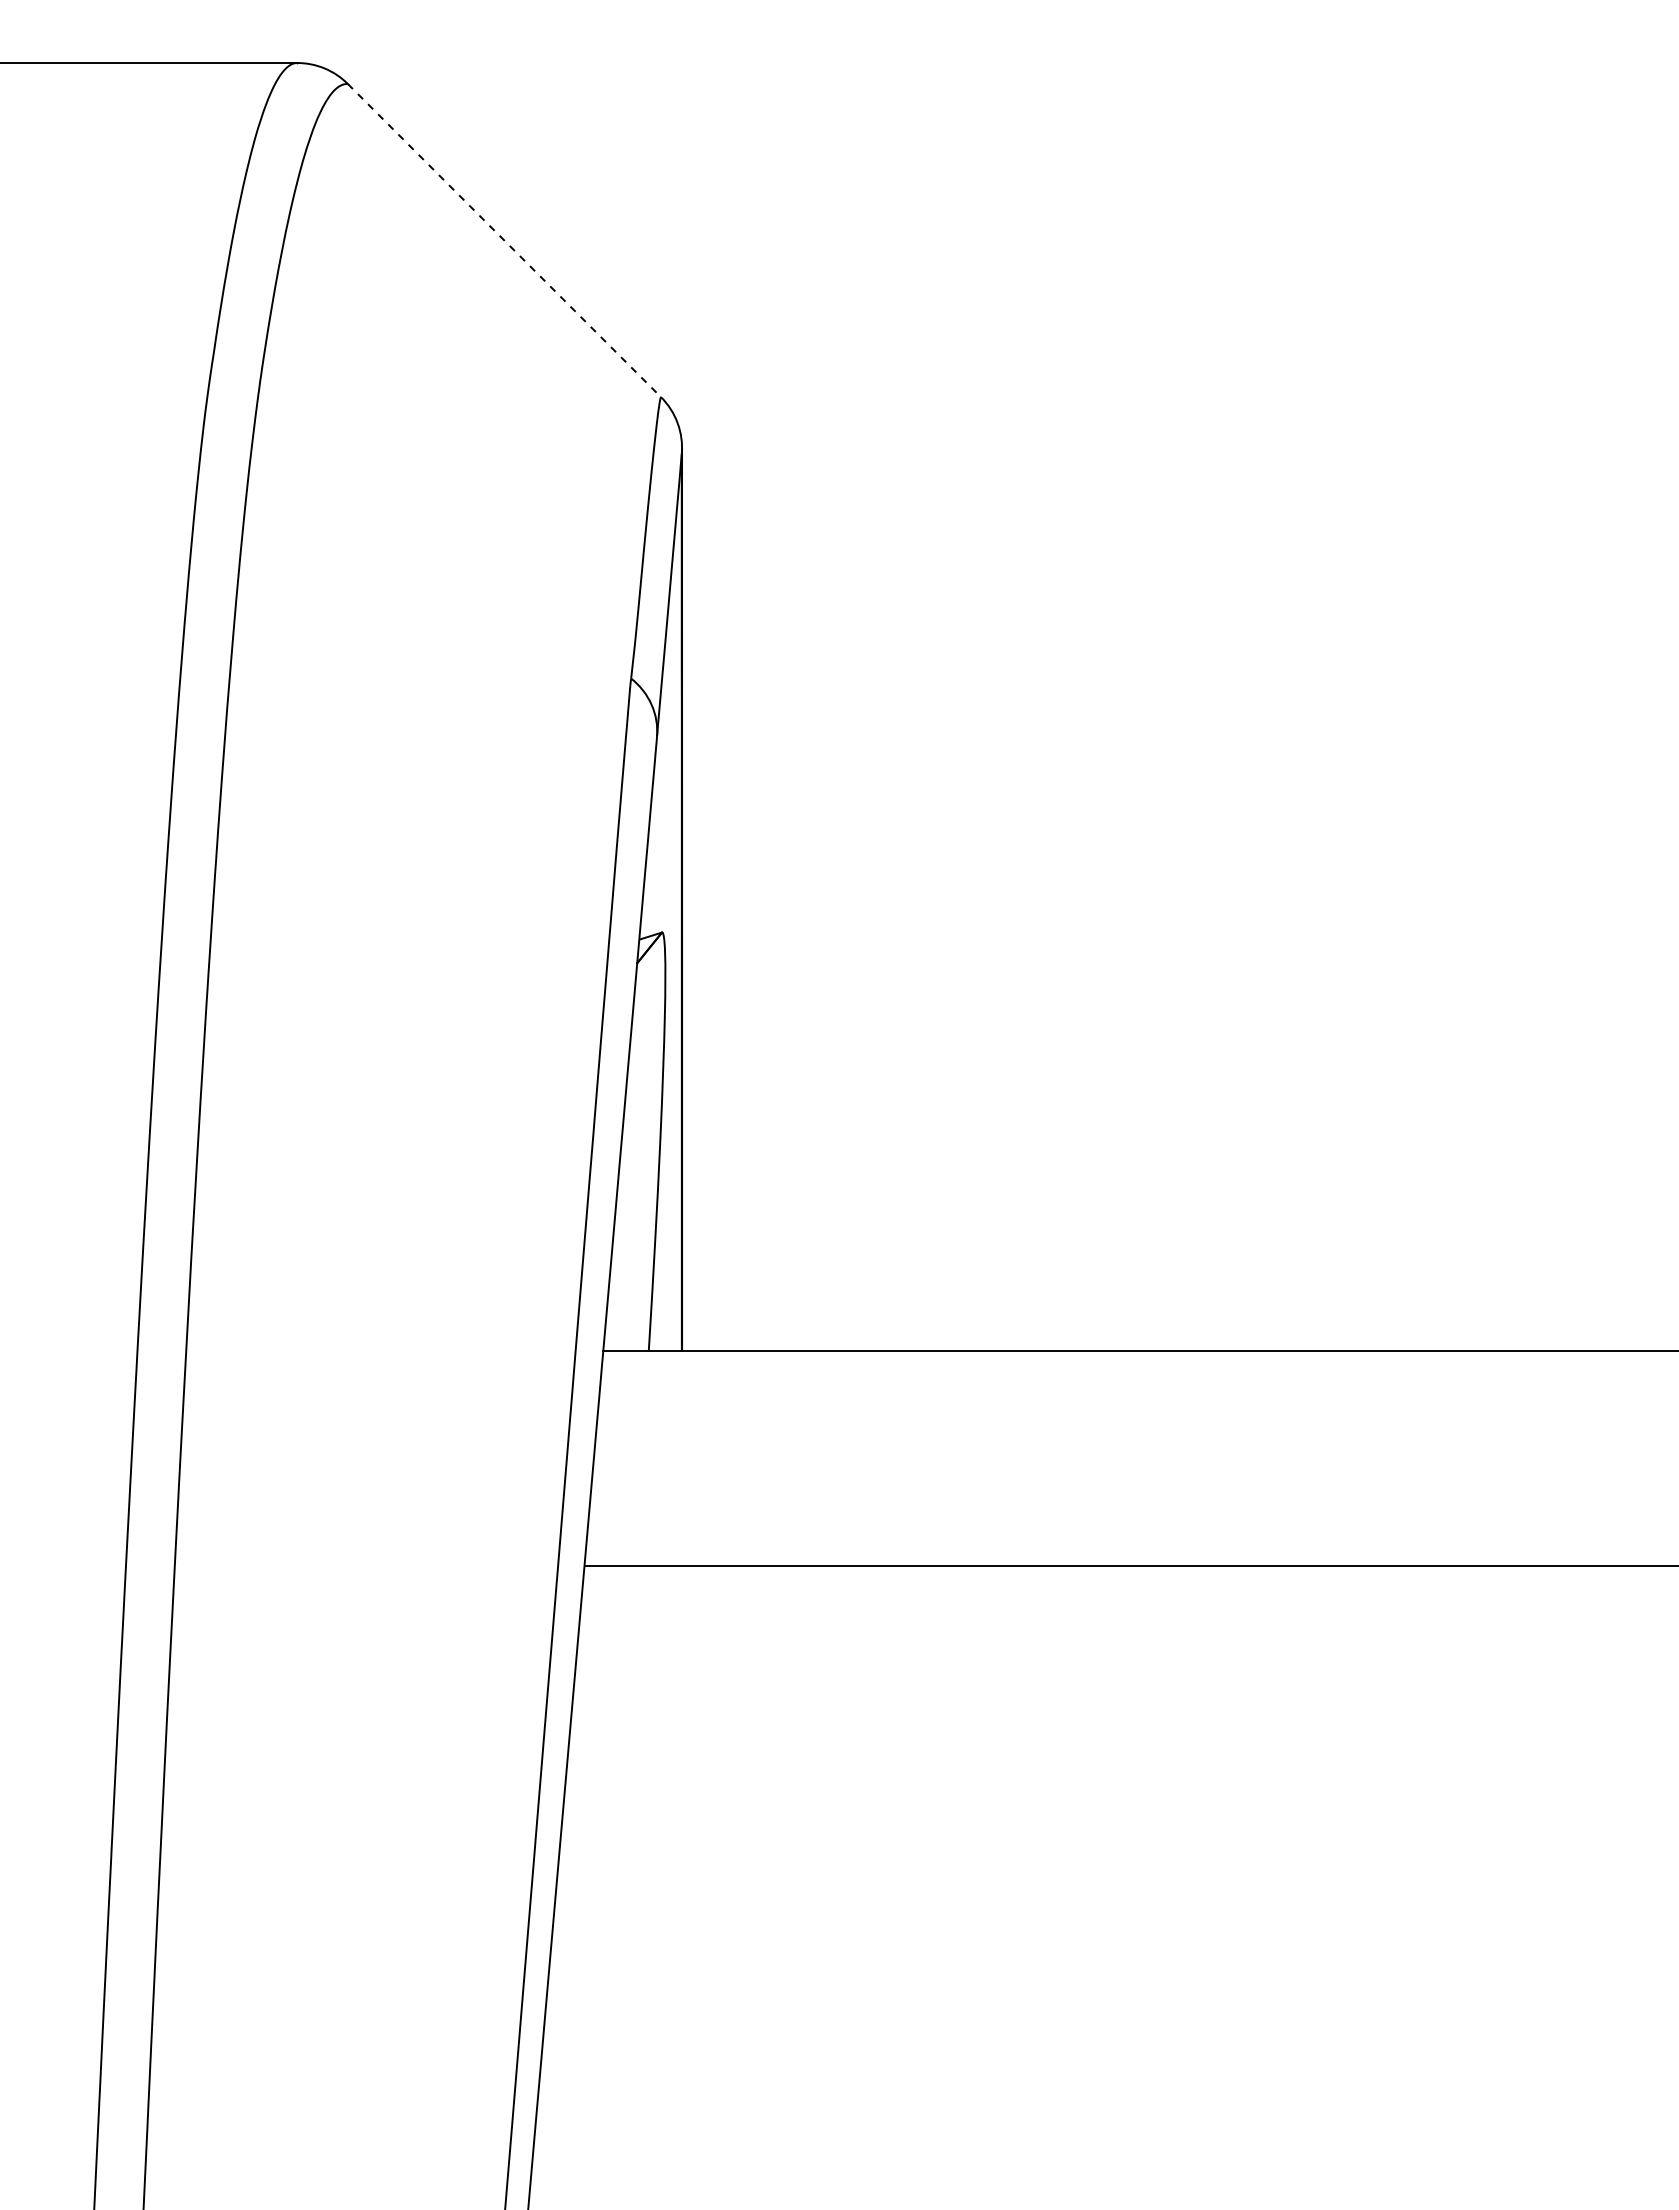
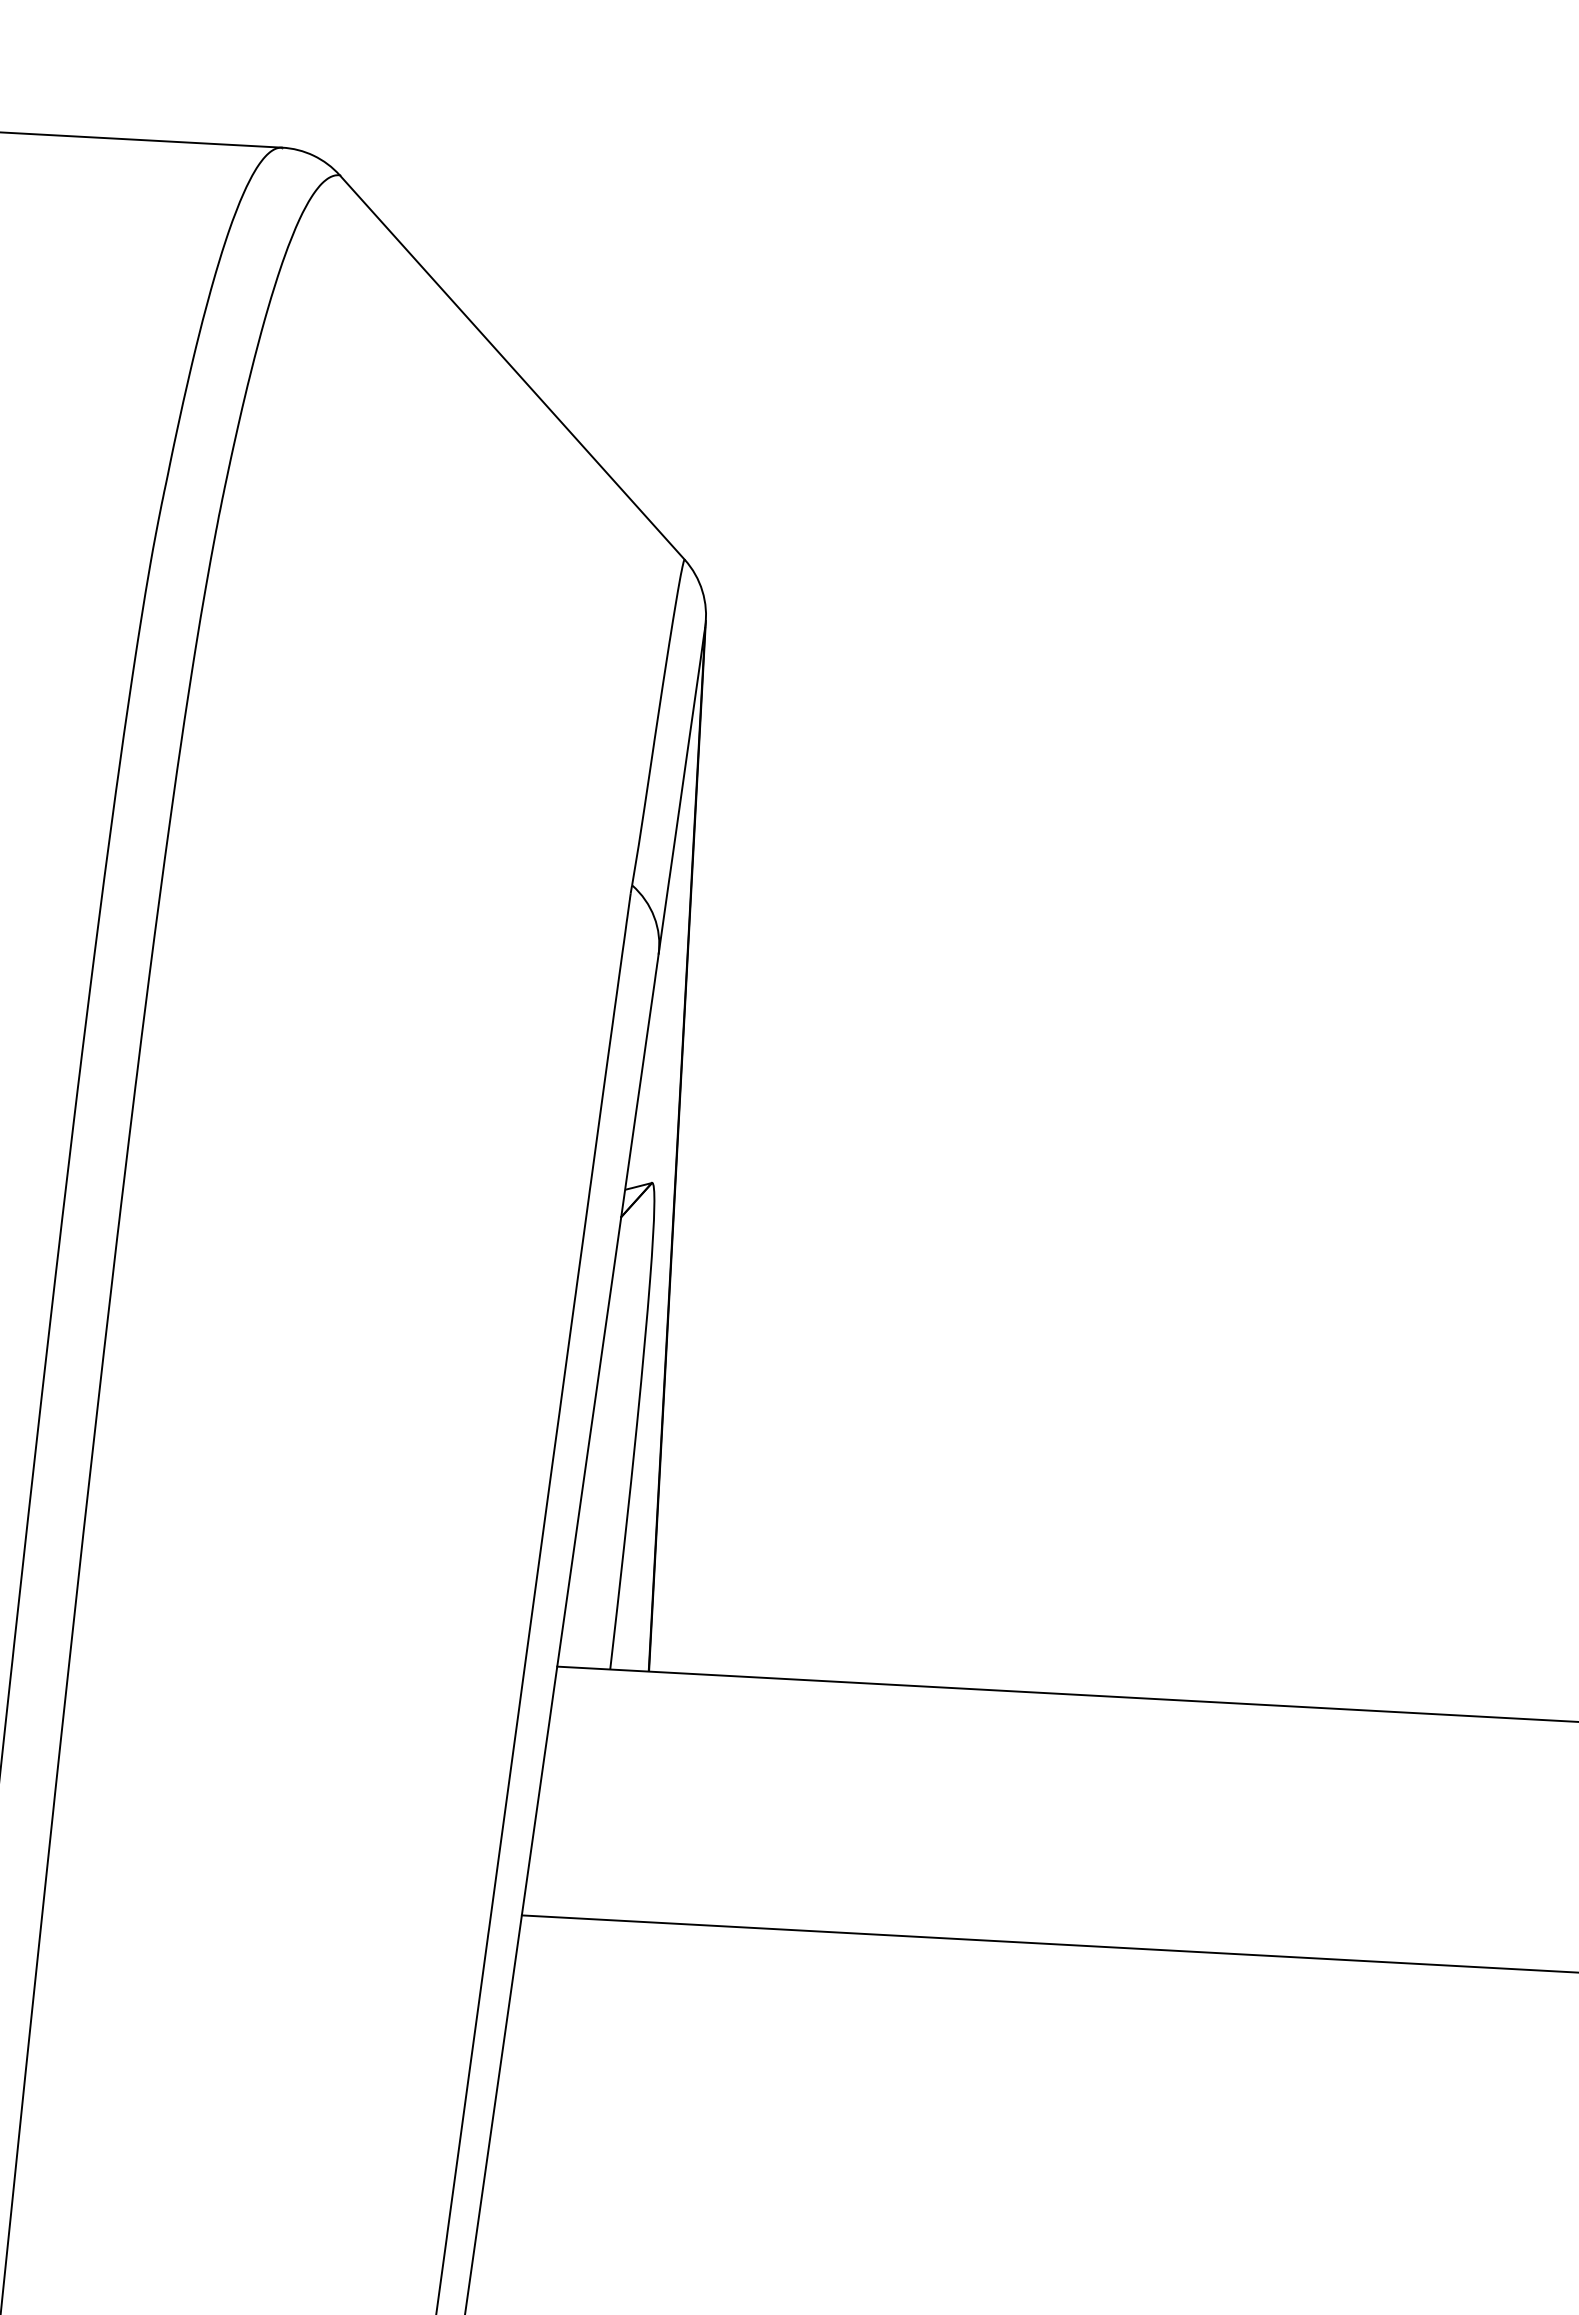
line: (504, 240) -> (512, 367), dashed -> solid

